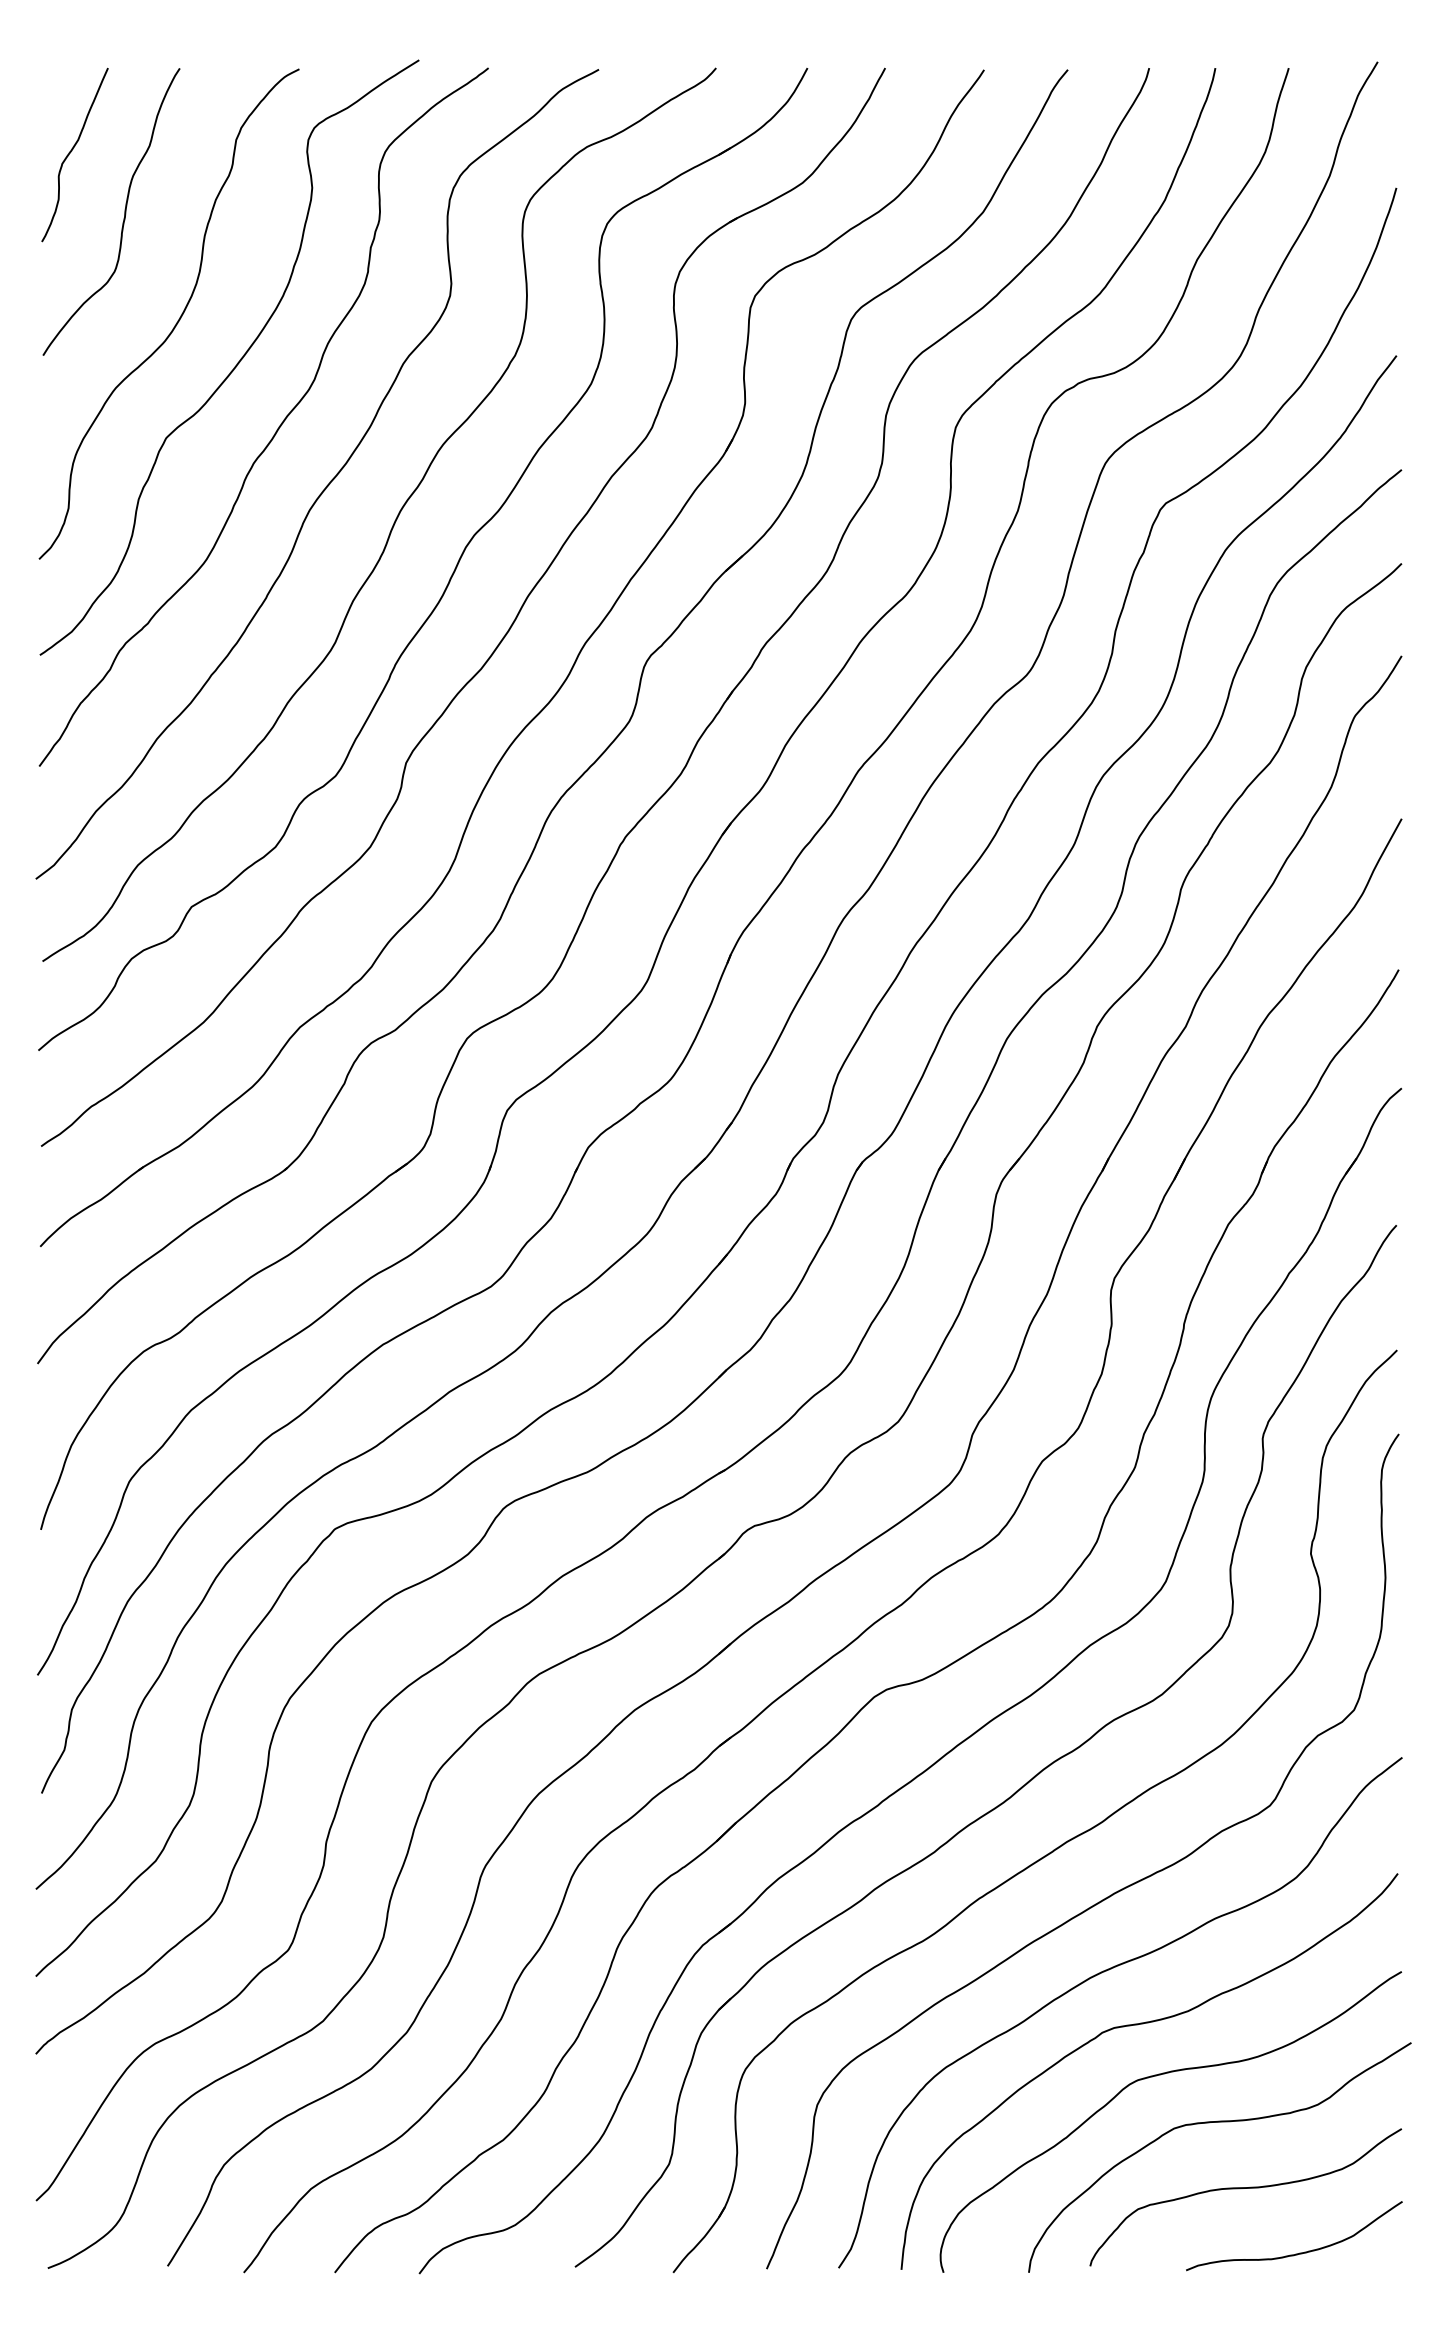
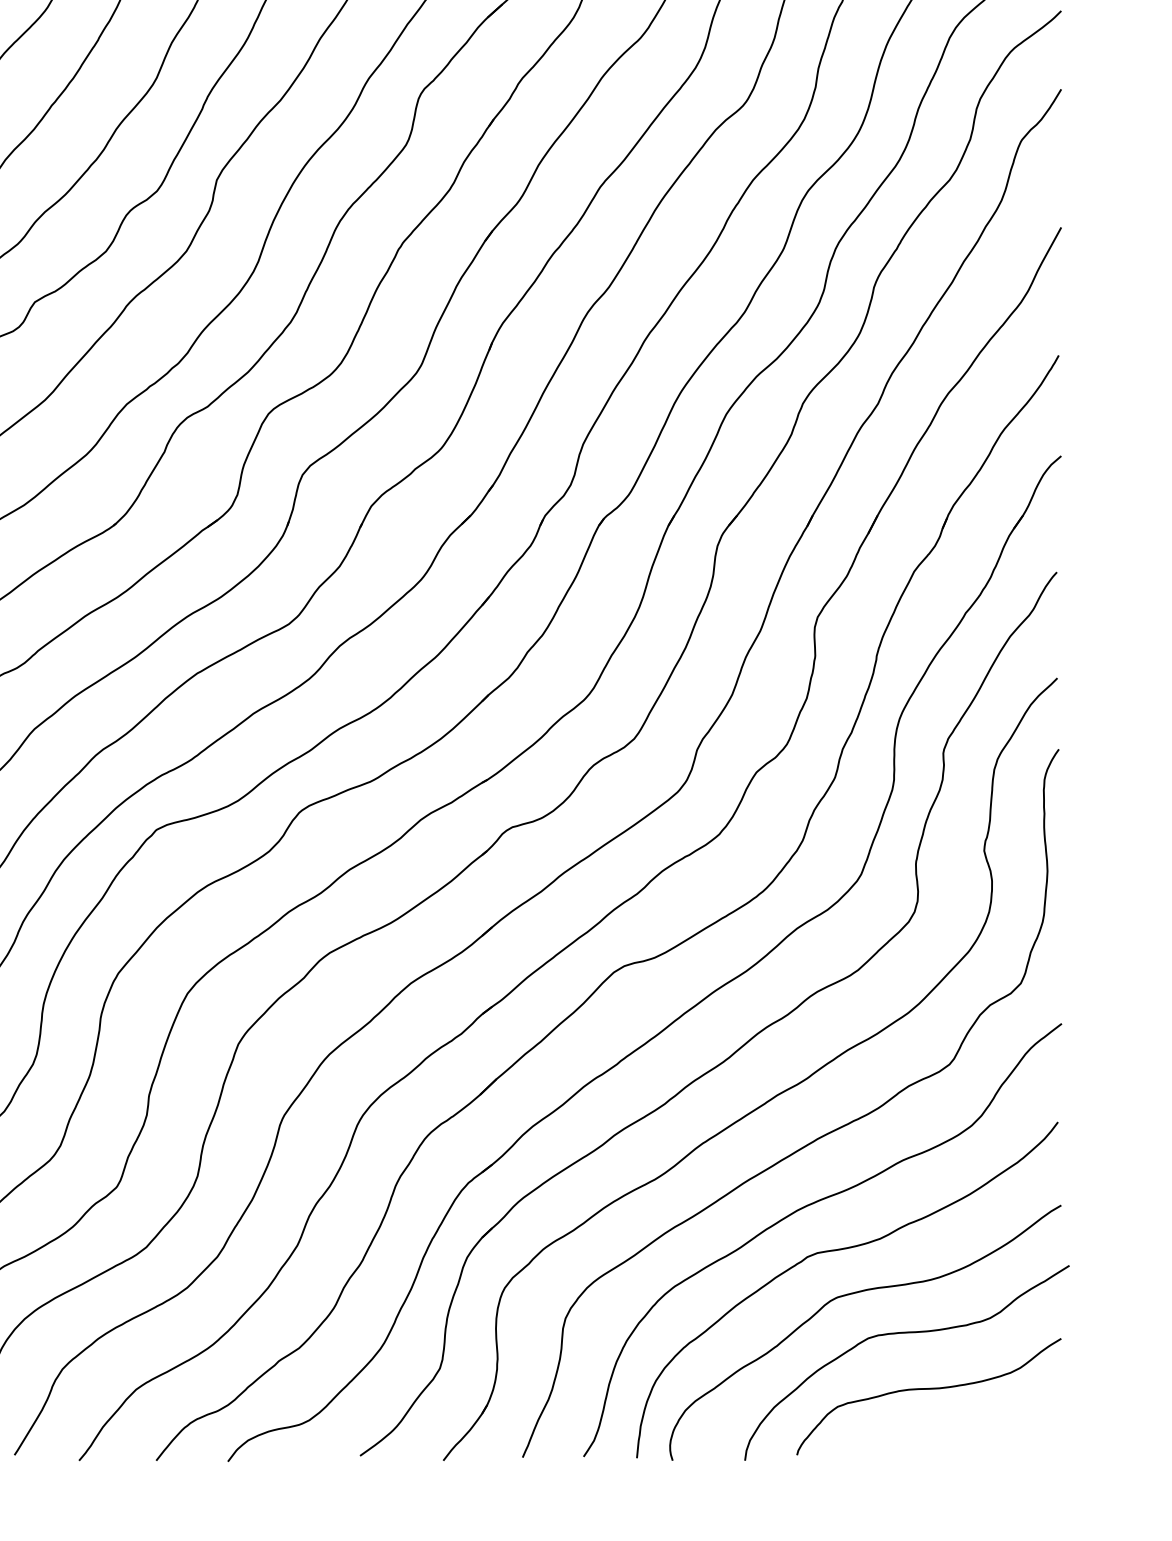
curve: (1299, 2252) -> (974, 1443), removed

